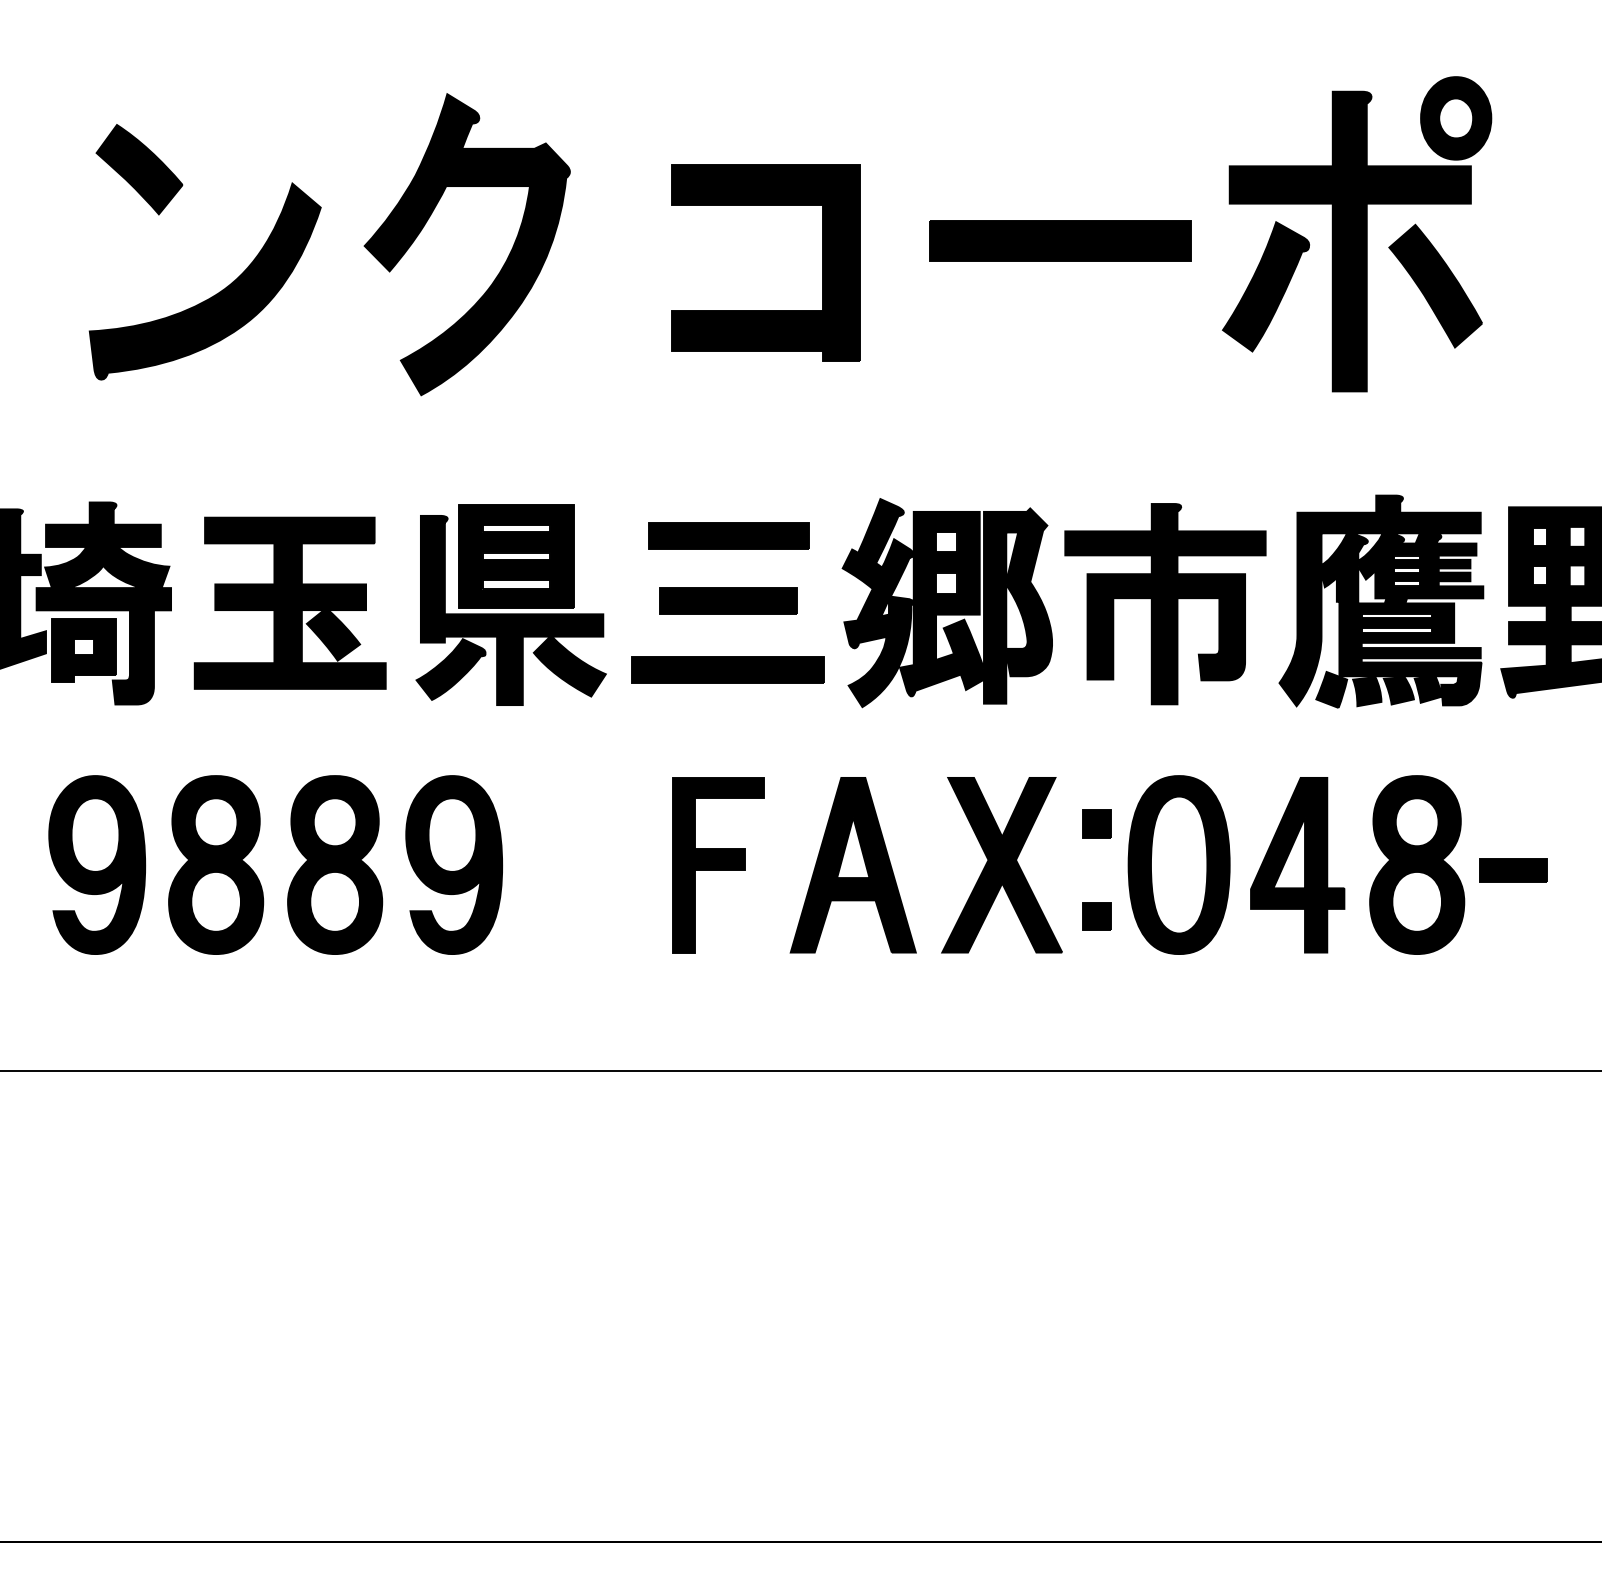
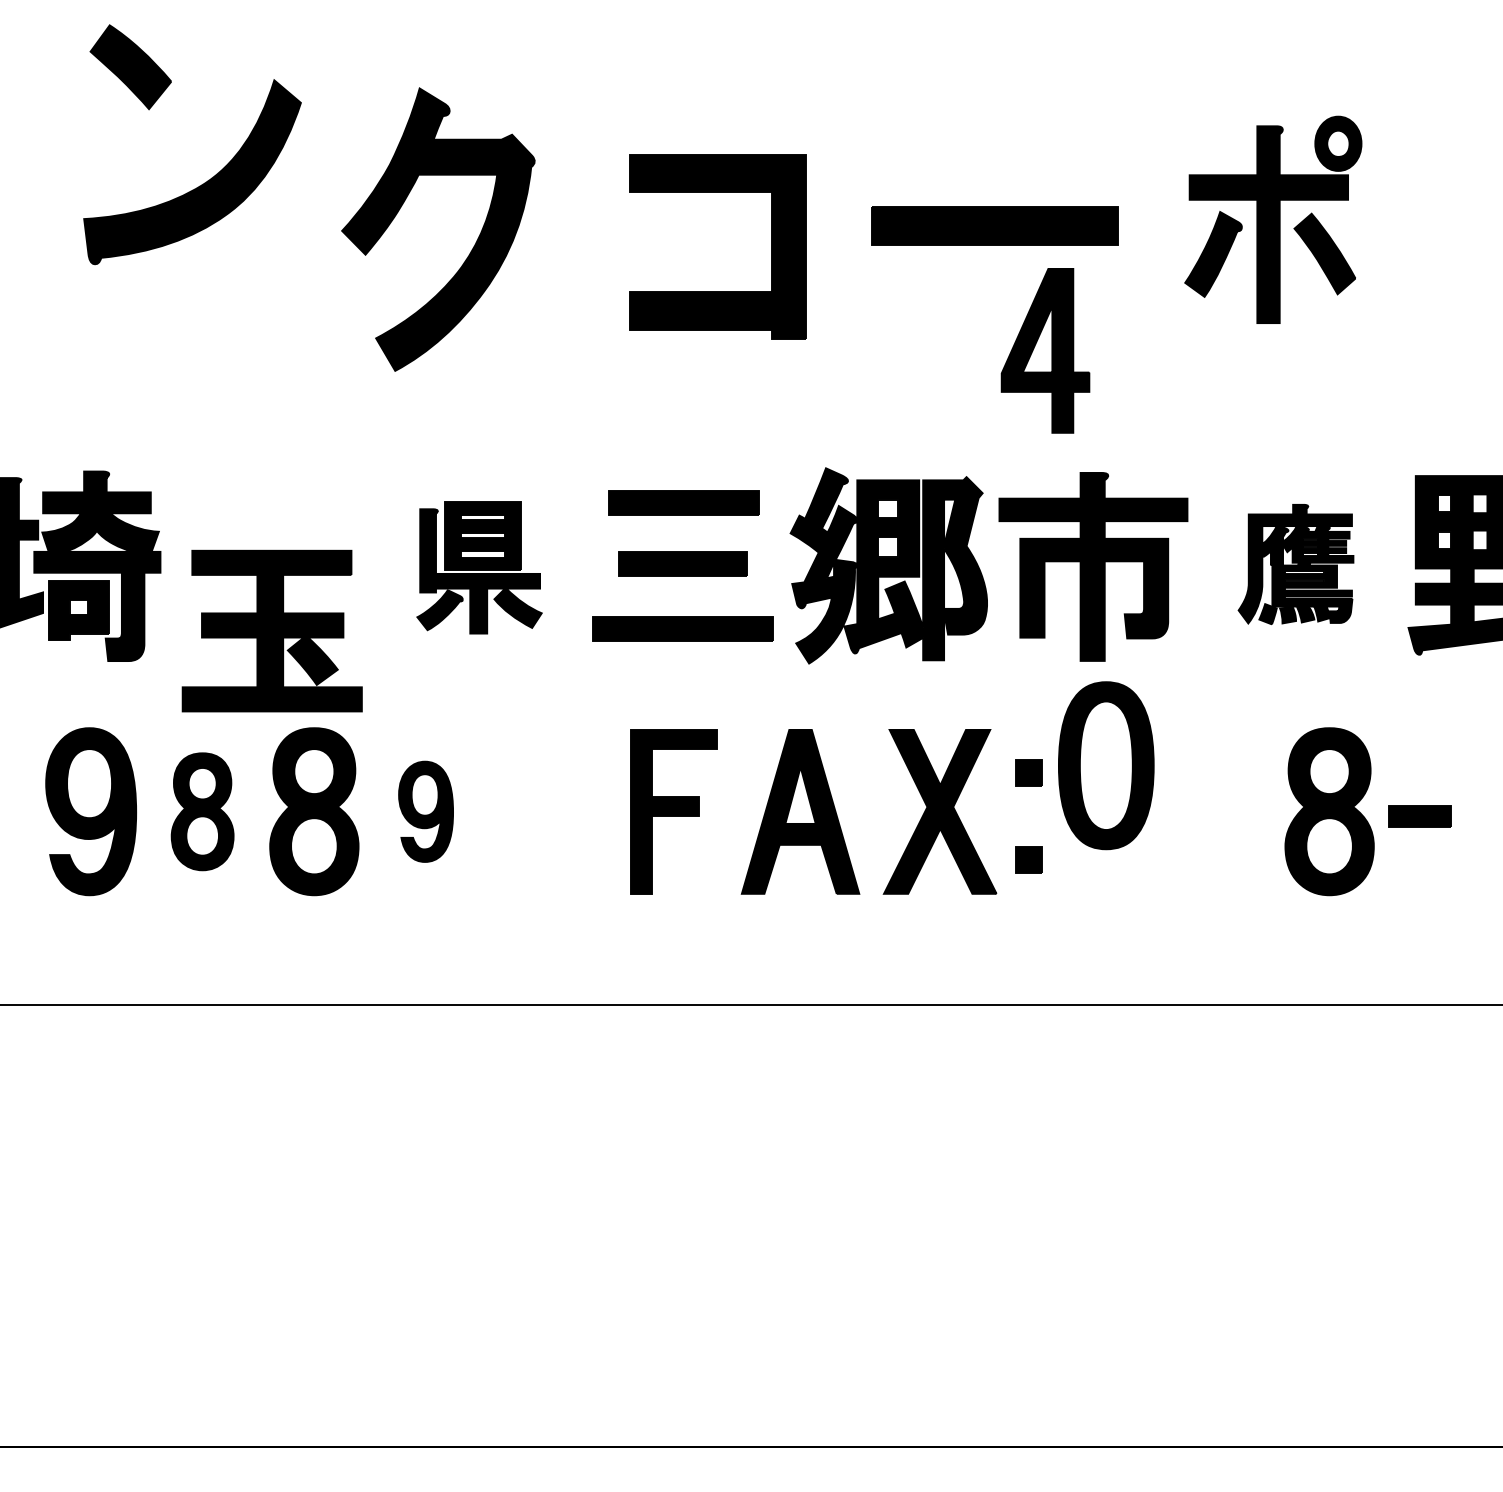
part: (1357, 233) -> (1273, 219), size x0.7
part: (230, 282) -> (216, 173), moved
part: (1380, 601) -> (1295, 564), size x0.6
part: (289, 602) -> (271, 630), moved
part: (511, 604) -> (479, 567), size x0.7
part: (215, 864) -> (202, 811), size x0.7
part: (453, 864) -> (425, 811), size x0.6
part: (1179, 864) -> (1106, 765), moved
part: (1297, 864) -> (1045, 350), moved

